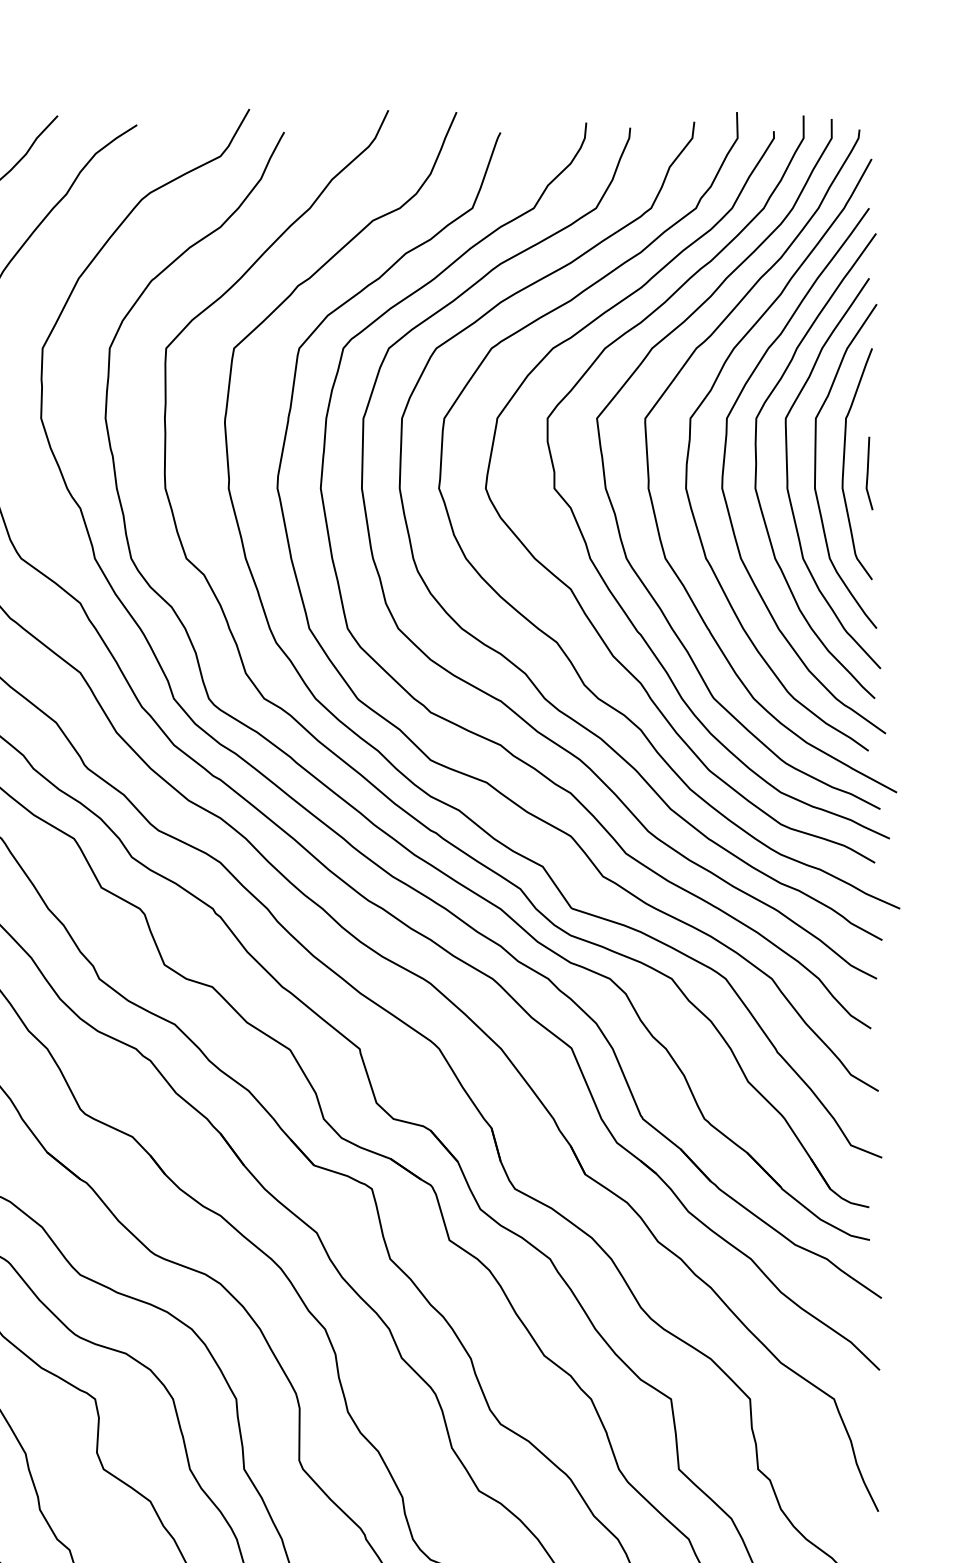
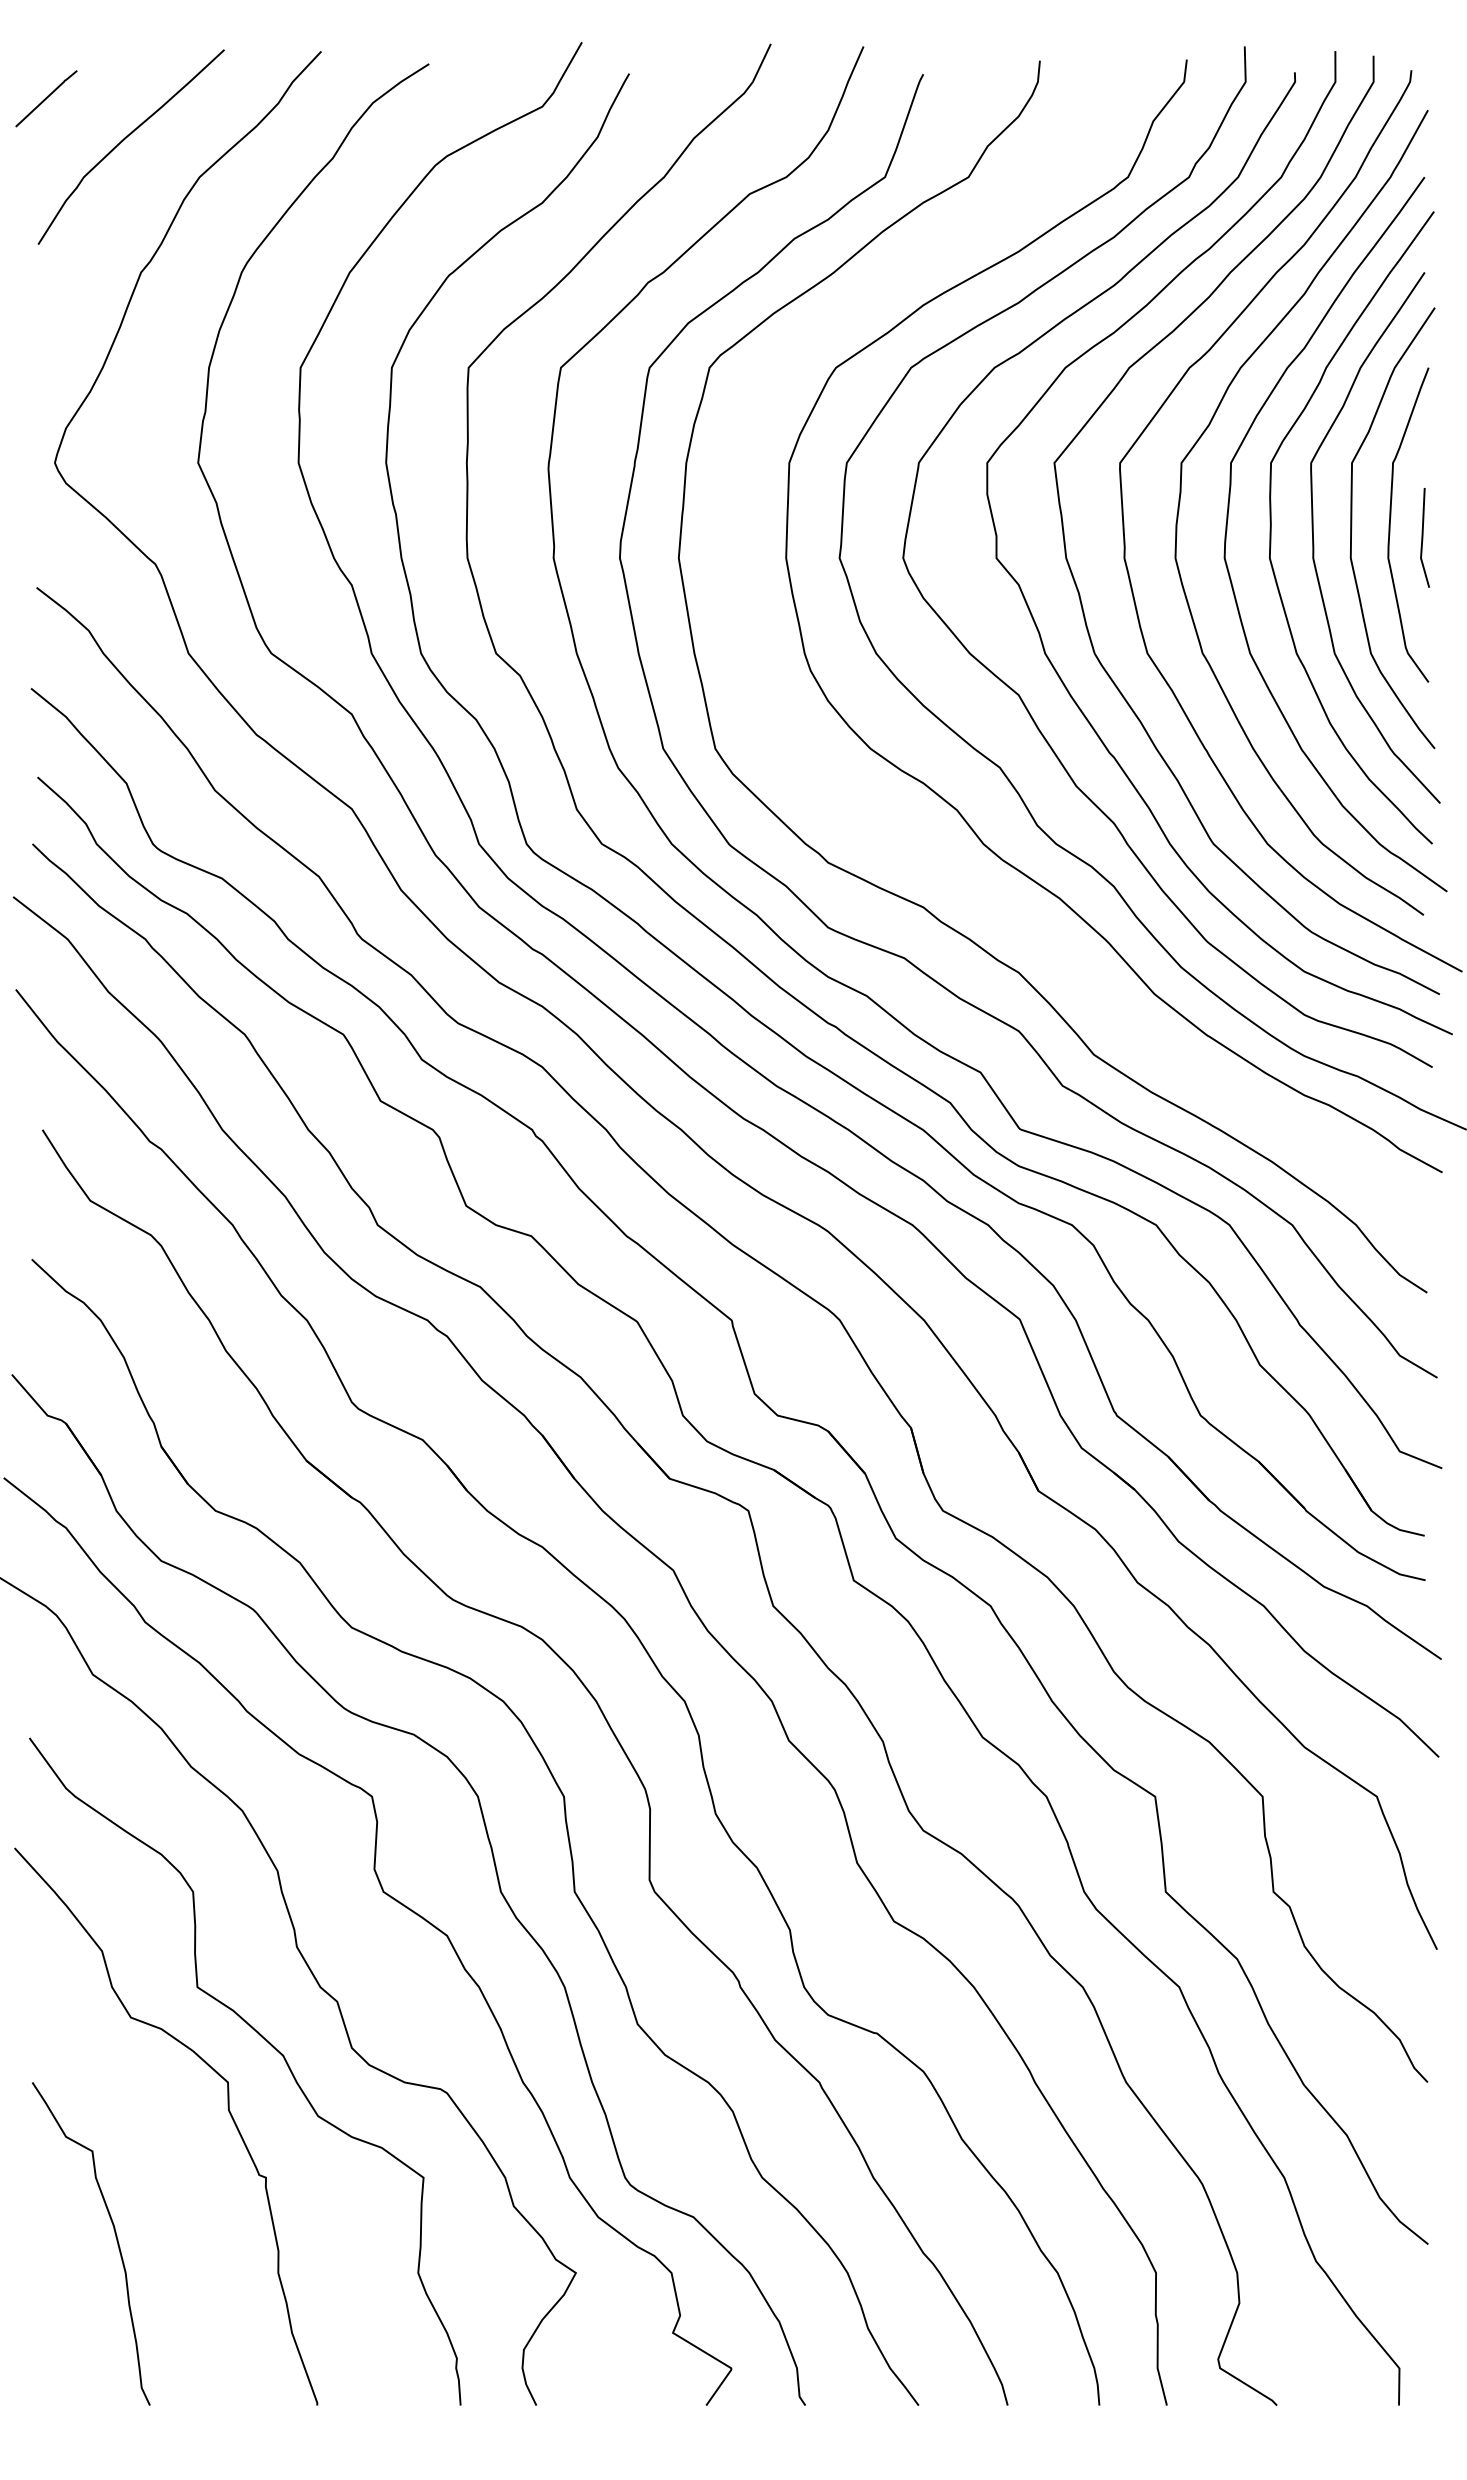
curve: (501, 700) -> (924, 846), removed

